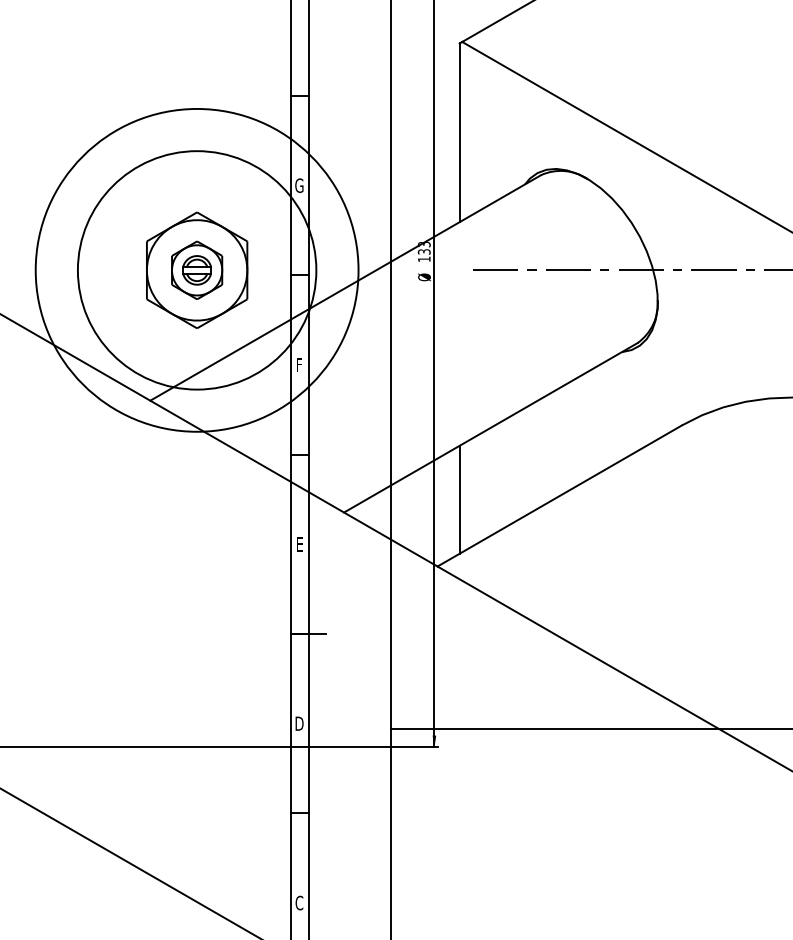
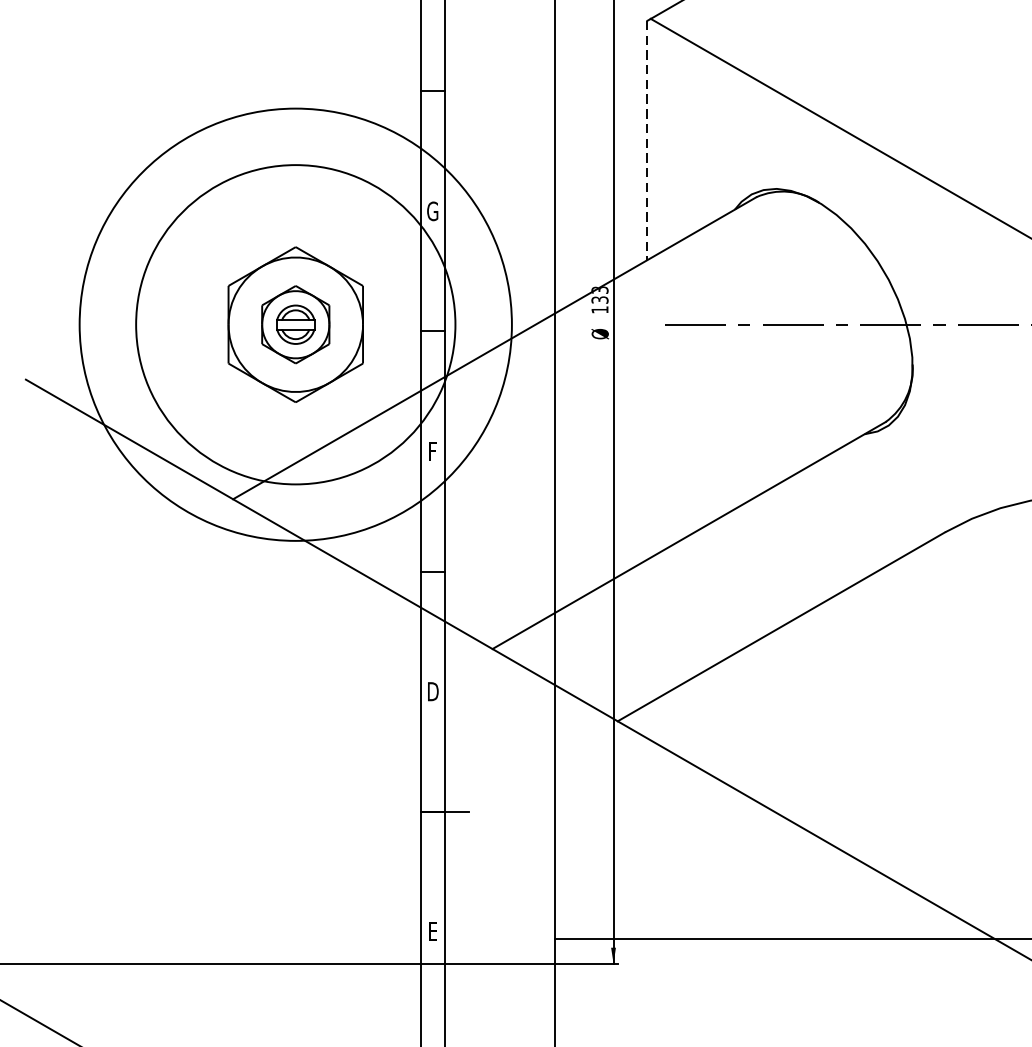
line: (459, 133) -> (647, 141), solid -> dashed
line: (459, 499) -> (647, 631), removed
text: (299, 544) -> (432, 691), E -> D
text: (299, 723) -> (432, 931), D -> E

